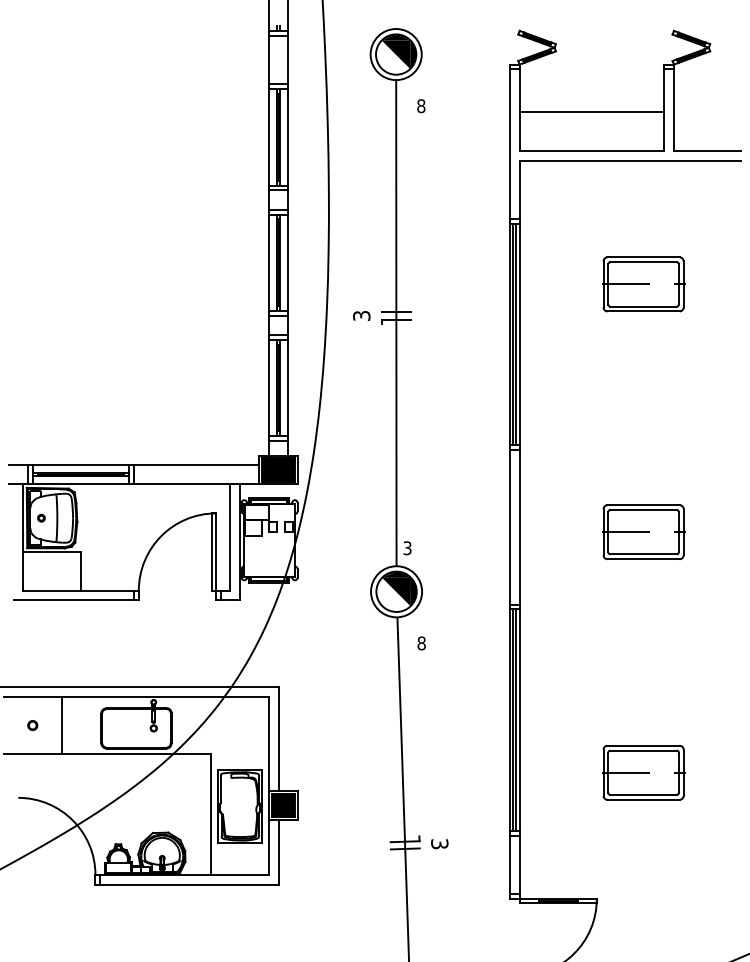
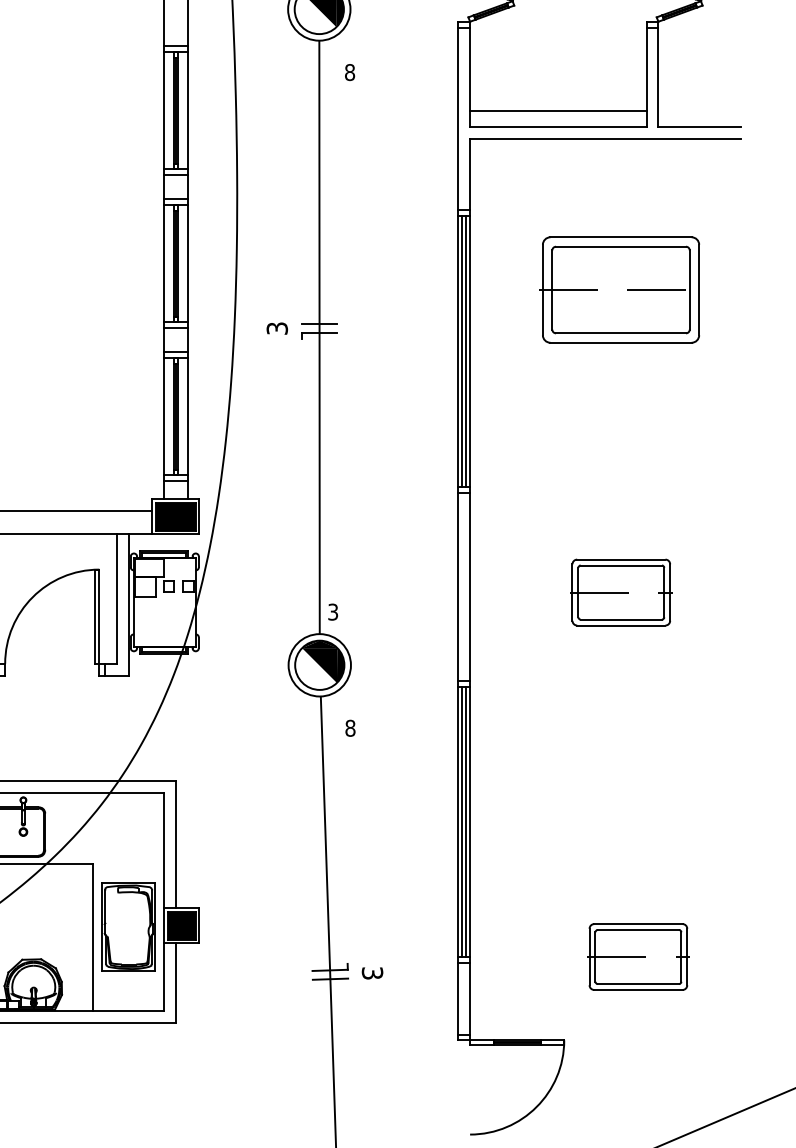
line: (591, 112) -> (557, 110), moved
part: (643, 284) -> (621, 290), size x1.6
part: (643, 772) -> (638, 956), moved

